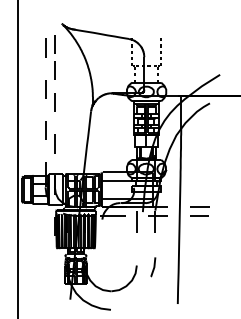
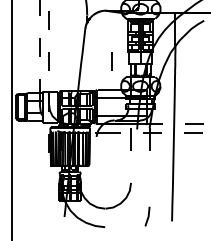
line: (117, 143) -> (111, 60), added
line: (153, 267) -> (147, 216), moved

